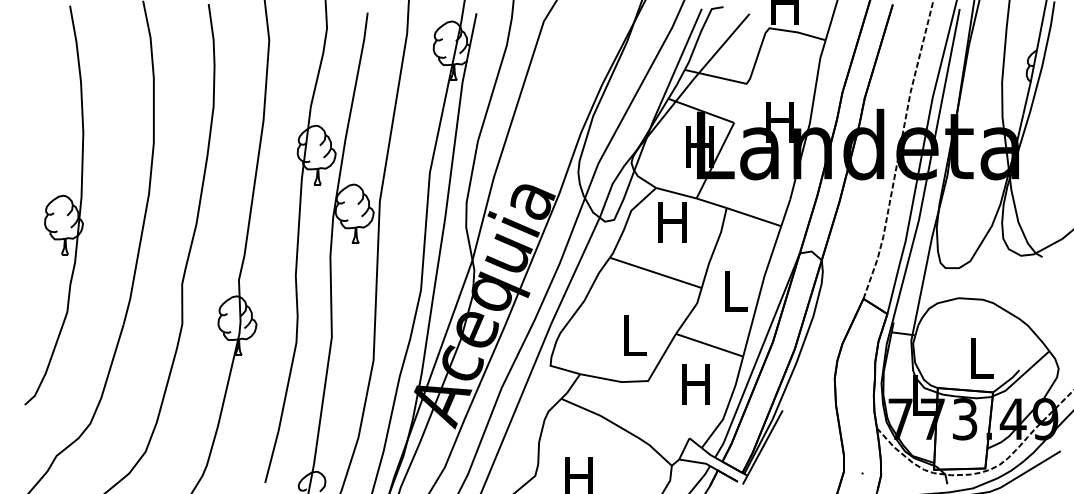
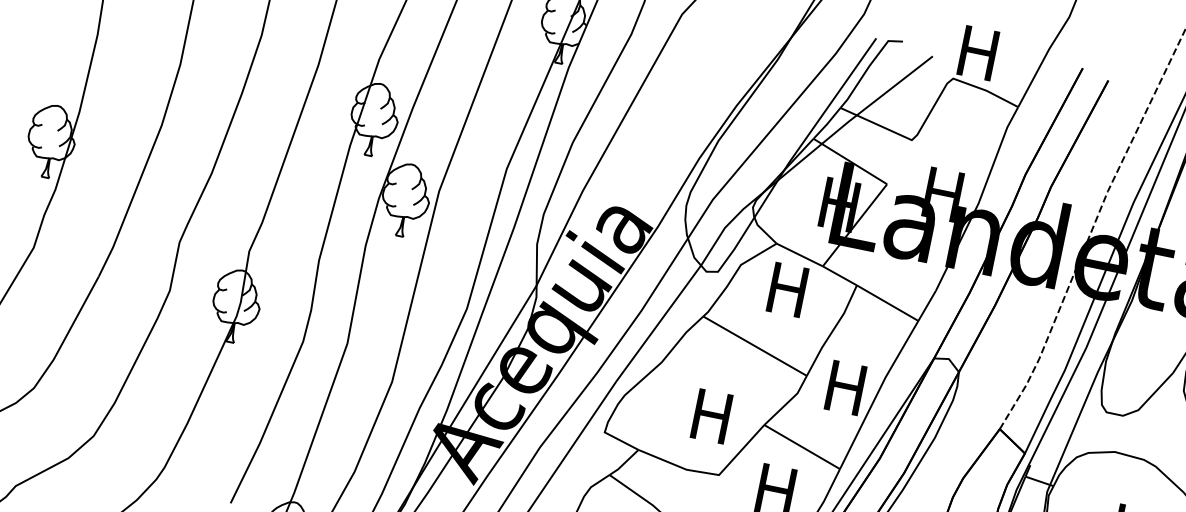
text: (734, 291) -> (845, 388), L -> H
text: (632, 335) -> (711, 416), L -> H

